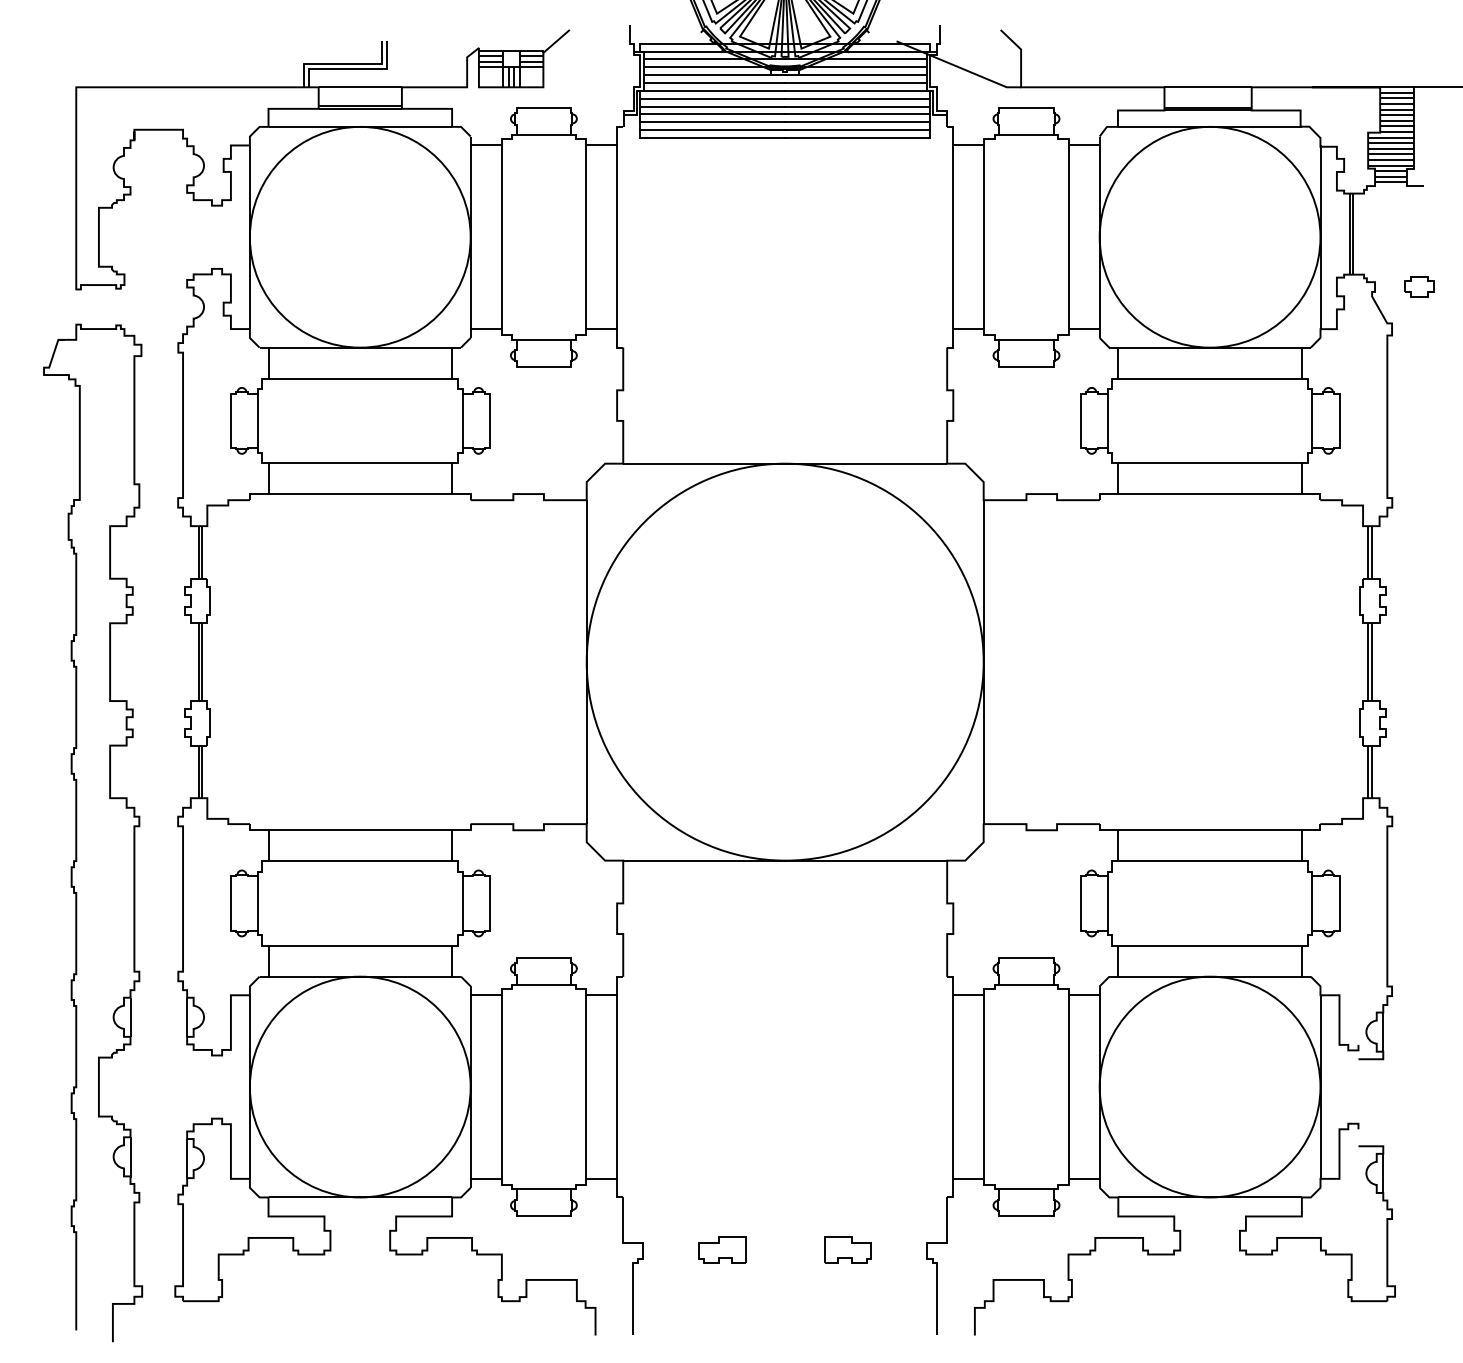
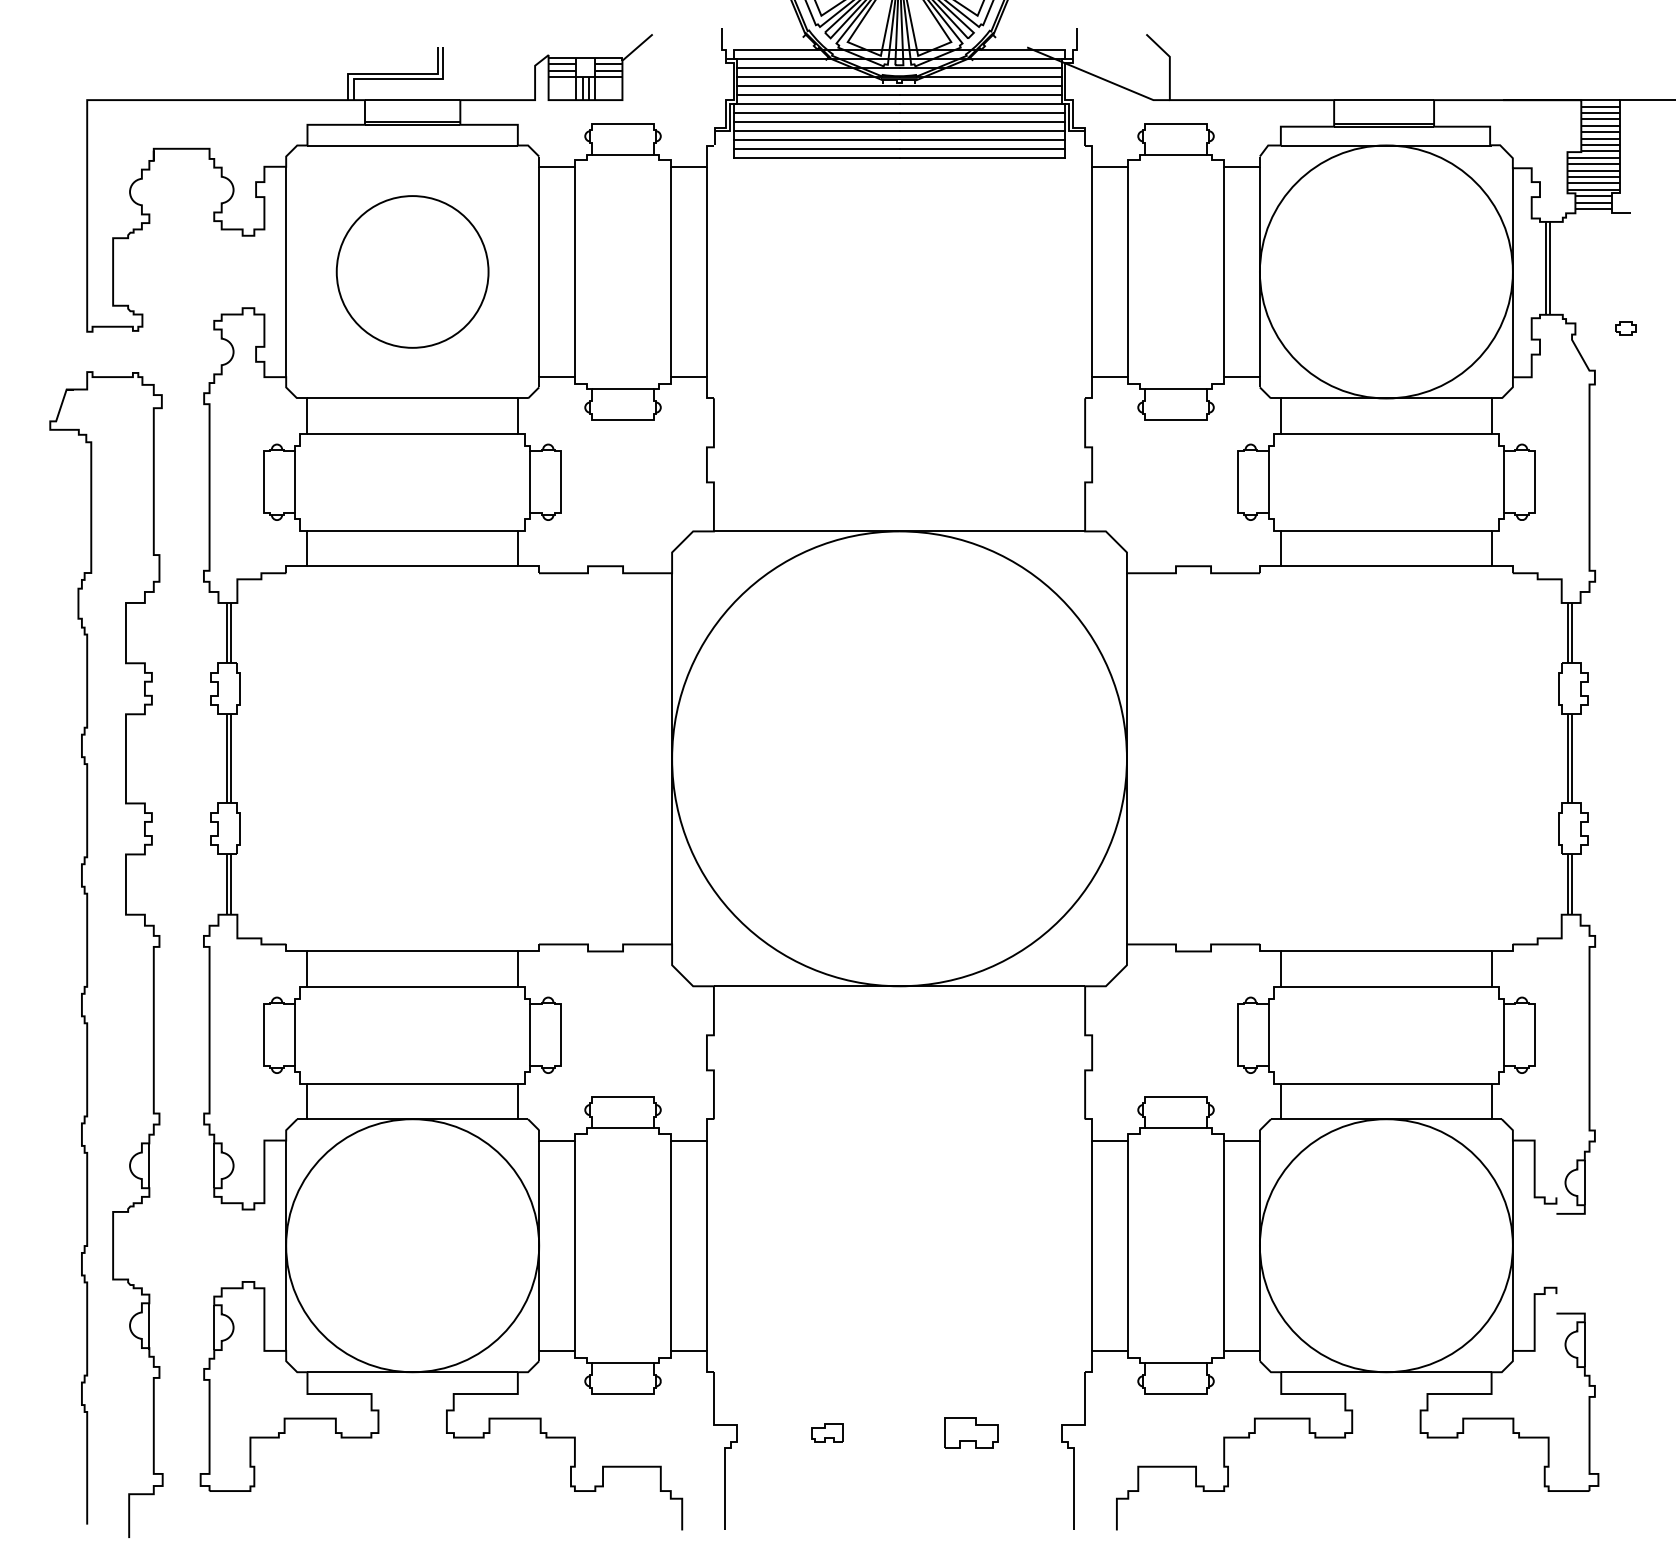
circle: (360, 236) -> (412, 271), size x0.6
part: (1418, 286) -> (1625, 328), size x0.6
part: (722, 1250) -> (827, 1432), size x0.6

